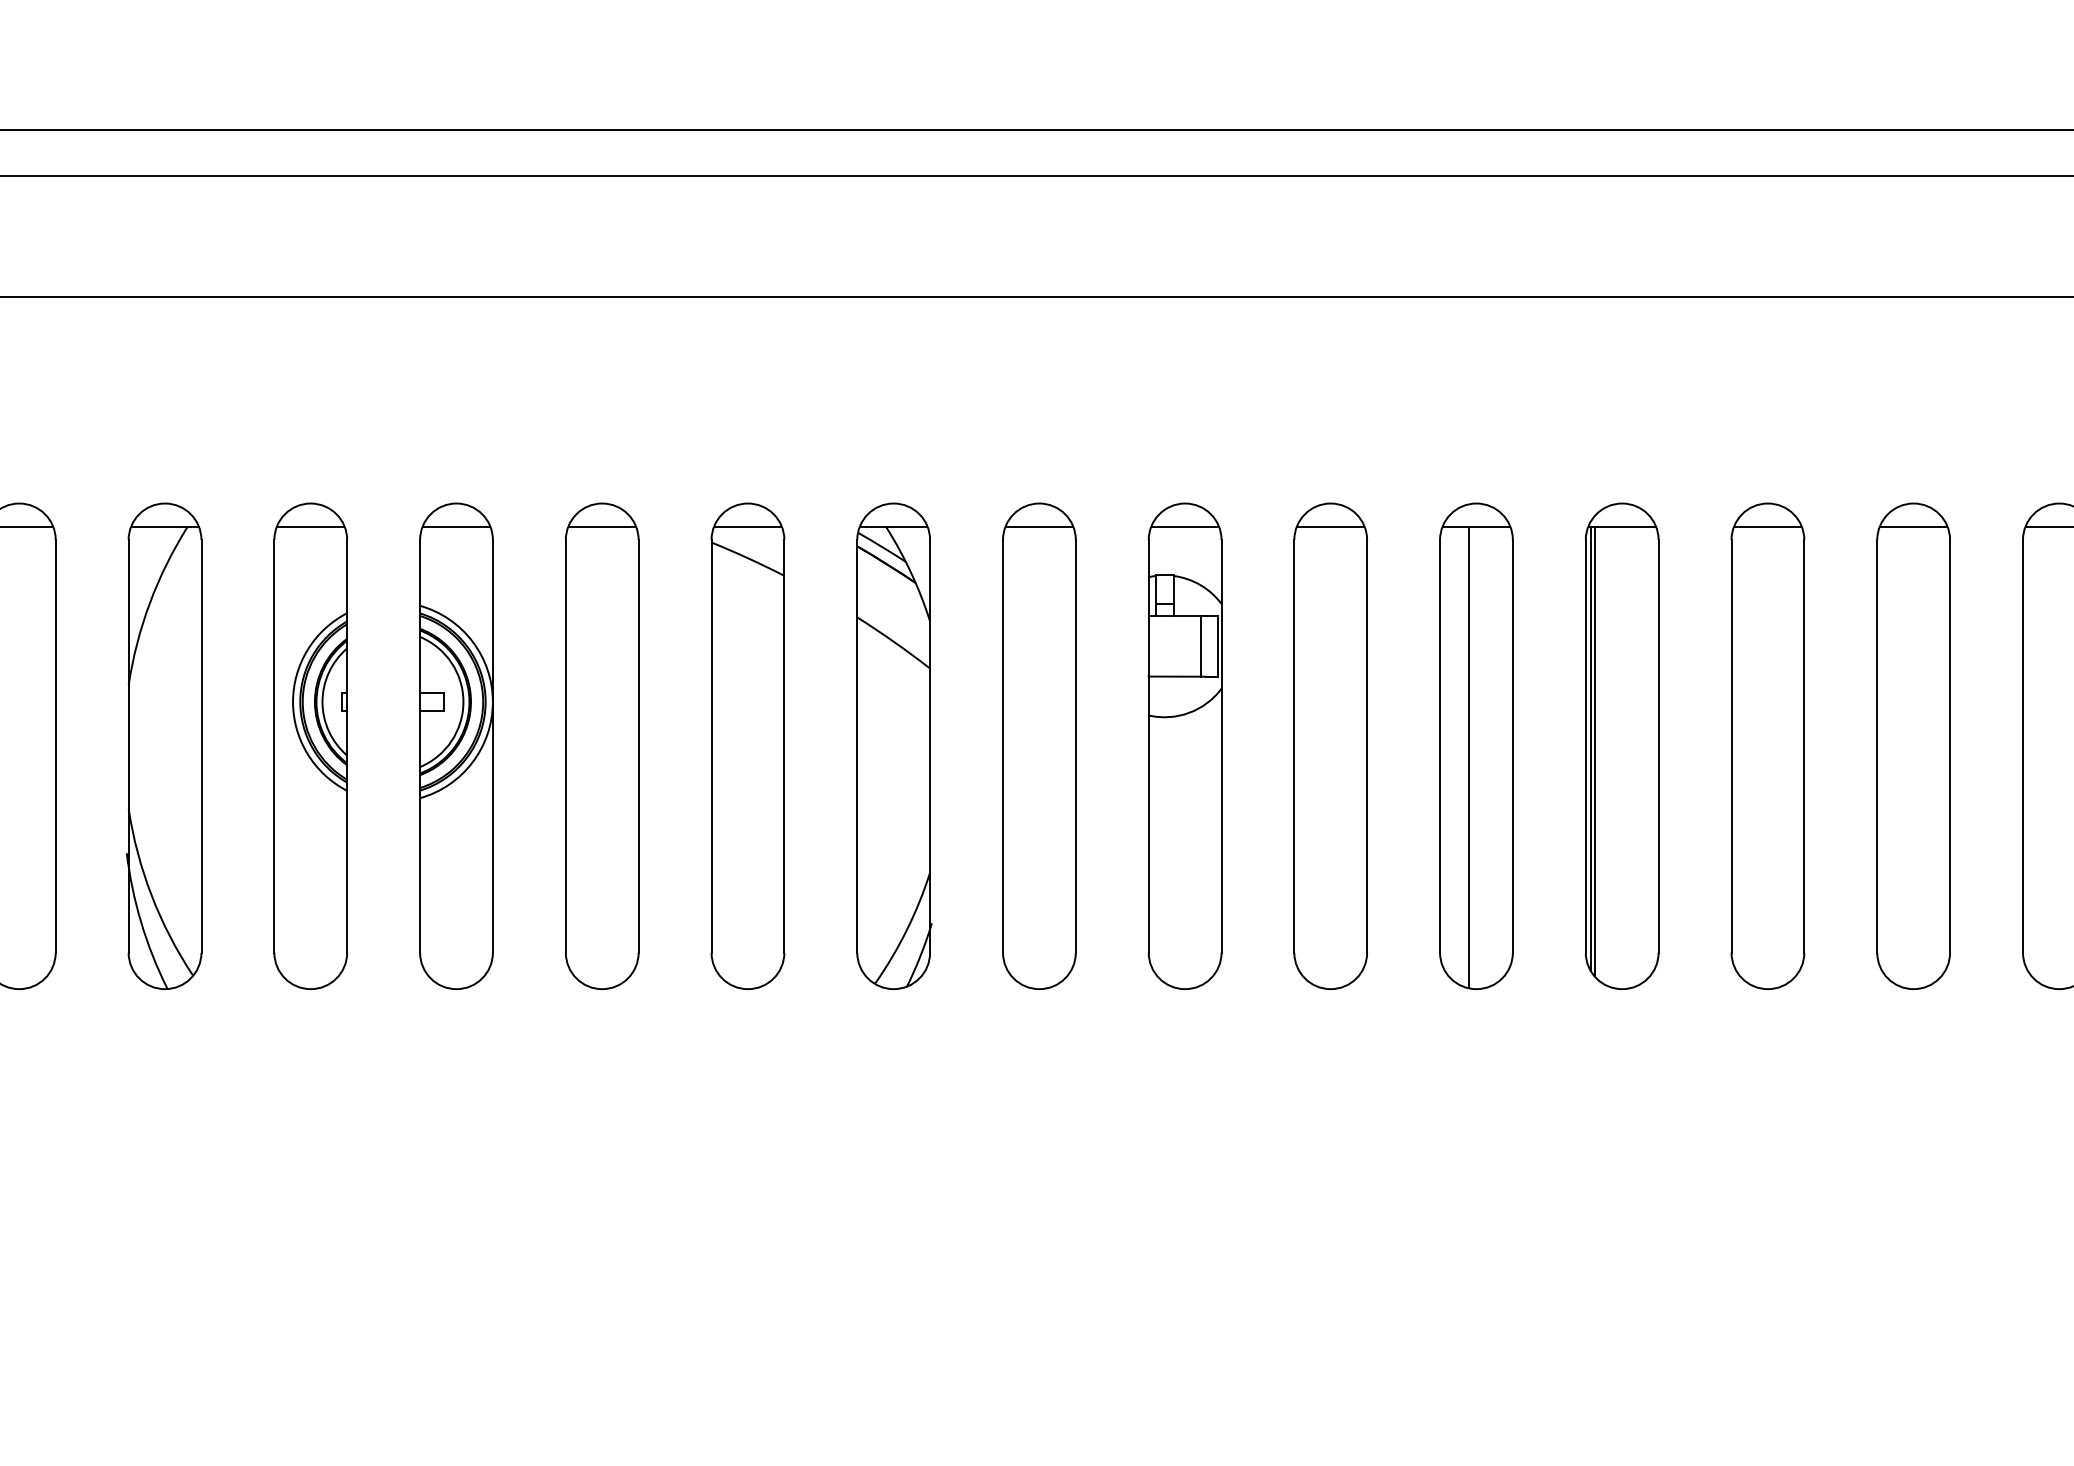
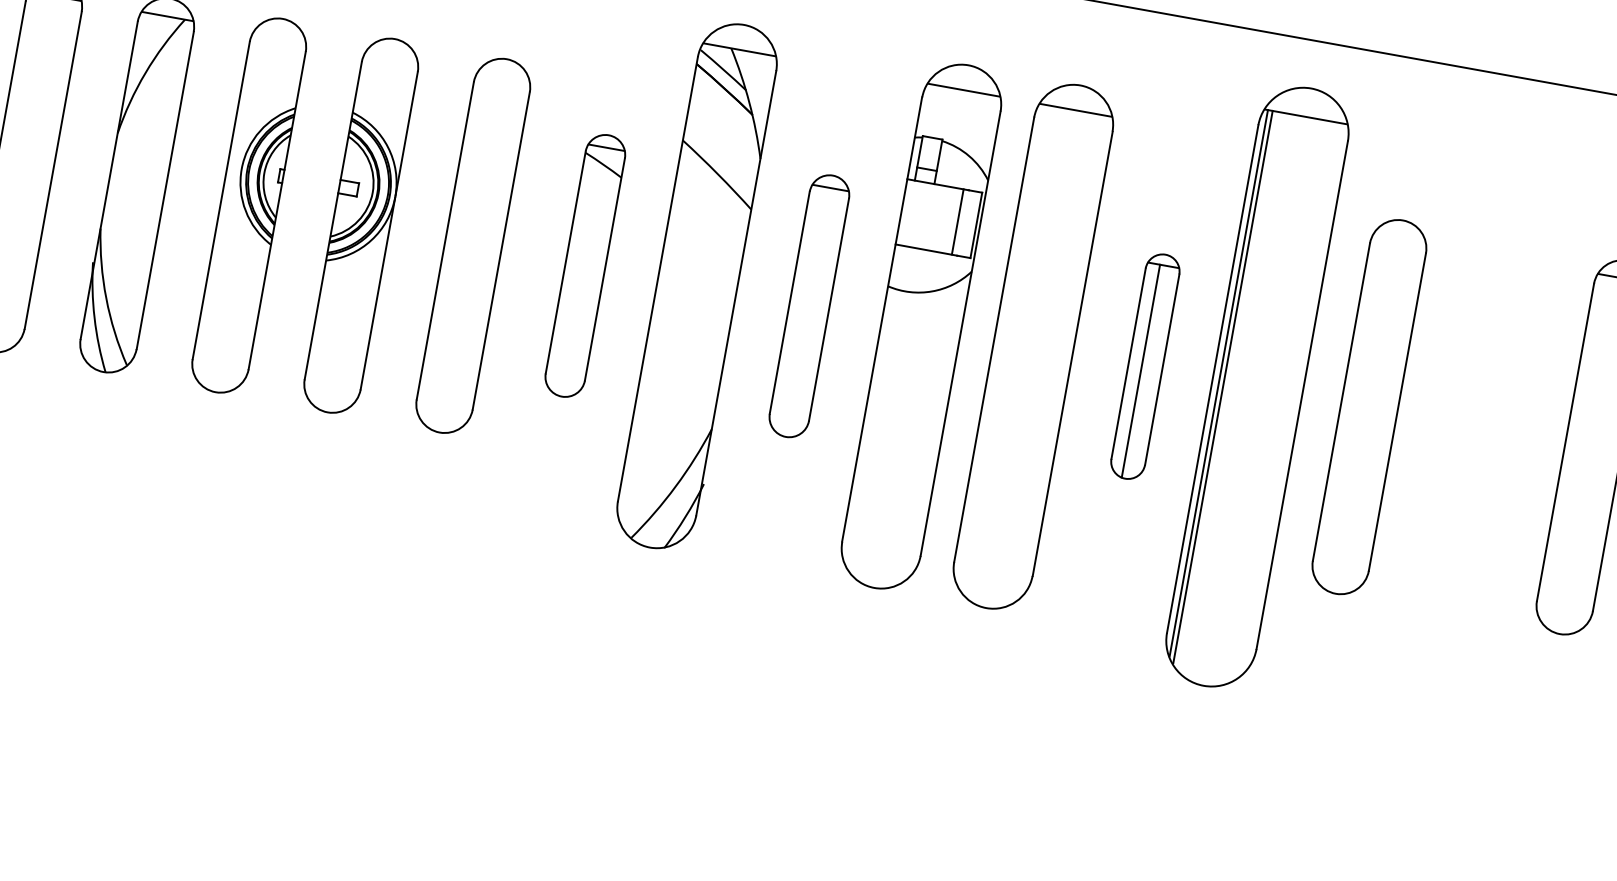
line: (310, 526) -> (279, 36), removed
line: (456, 526) -> (391, 56), removed
line: (601, 526) -> (503, 76), removed
line: (1767, 526) -> (1399, 238), removed
part: (747, 745) -> (585, 265), size x0.7
part: (894, 745) -> (698, 285), size x1.4
part: (1039, 745) -> (809, 305), size x0.7
part: (1184, 745) -> (921, 325), size x1.4
part: (1330, 745) -> (1033, 345), size x1.4
part: (1476, 745) -> (1145, 366), size x0.6
part: (1621, 745) -> (1256, 386), size x1.6
part: (1913, 745) -> (1481, 426), removed

